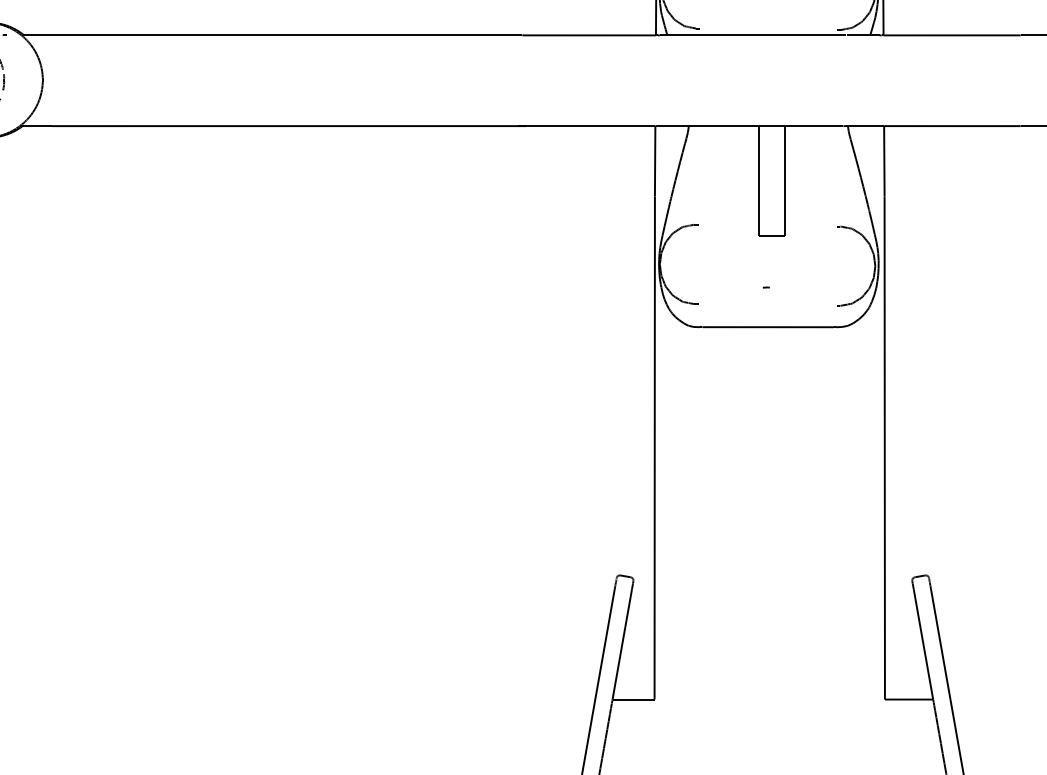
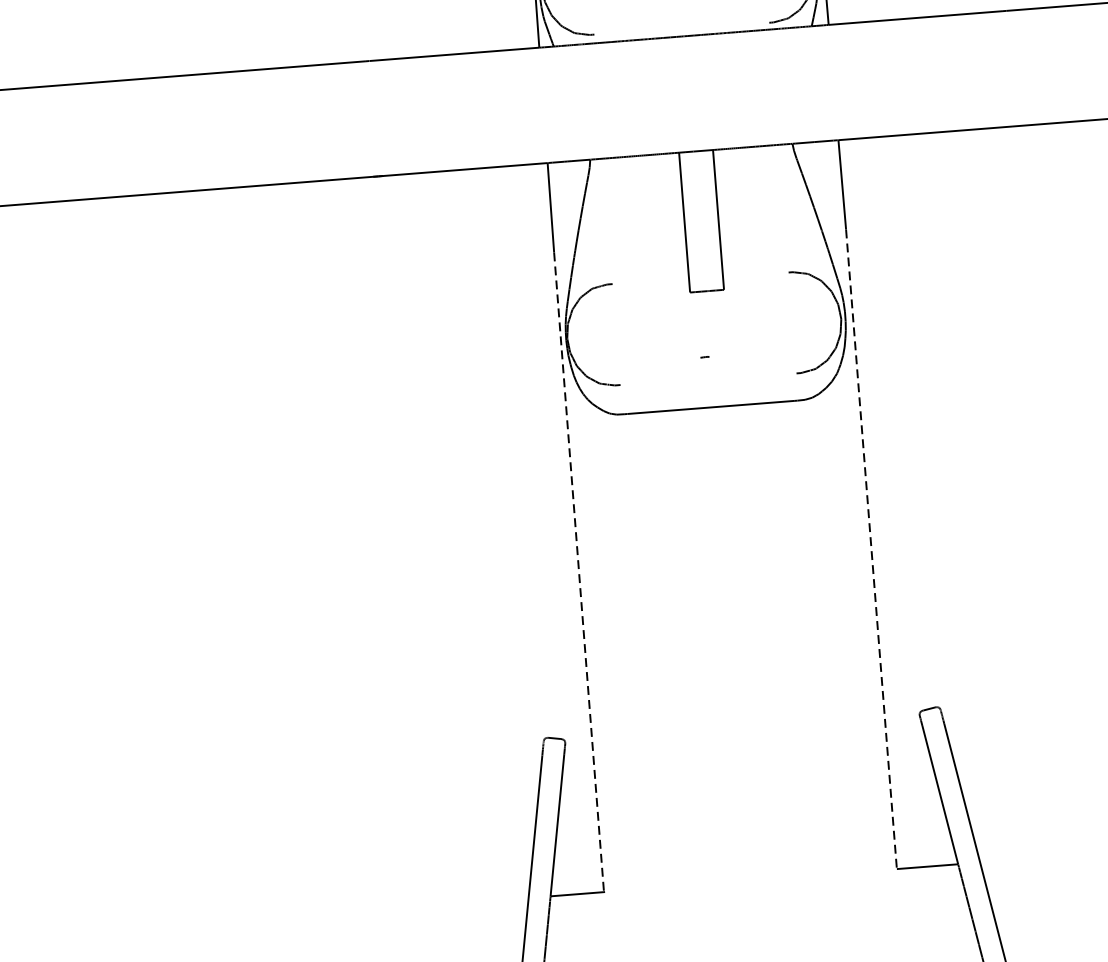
line: (654, 447) -> (578, 571), solid -> dashed
line: (884, 447) -> (871, 548), solid -> dashed

